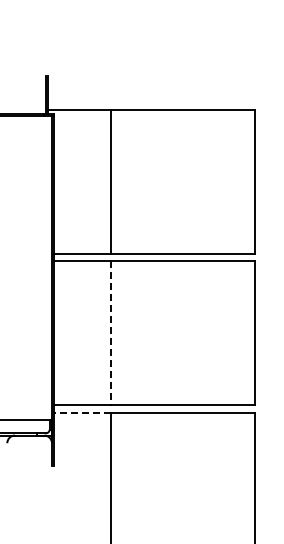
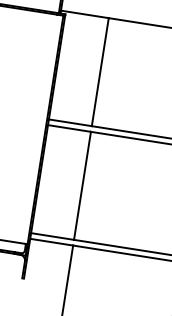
line: (111, 333) -> (82, 185), dashed -> solid
line: (82, 412) -> (51, 241), dashed -> solid

